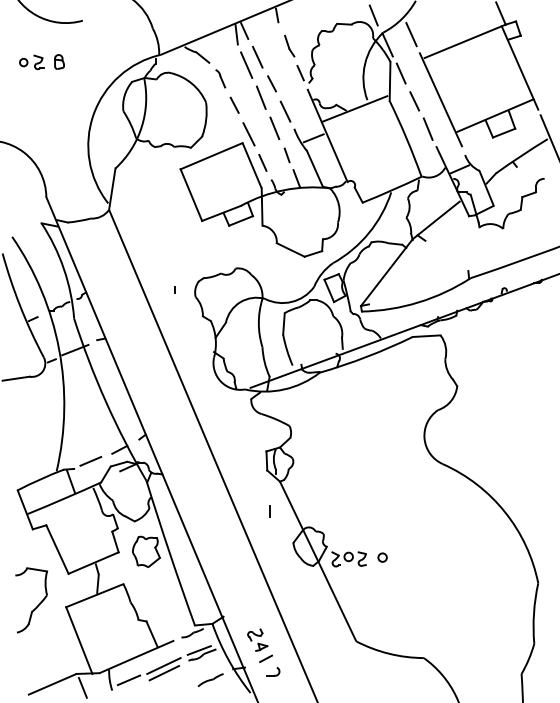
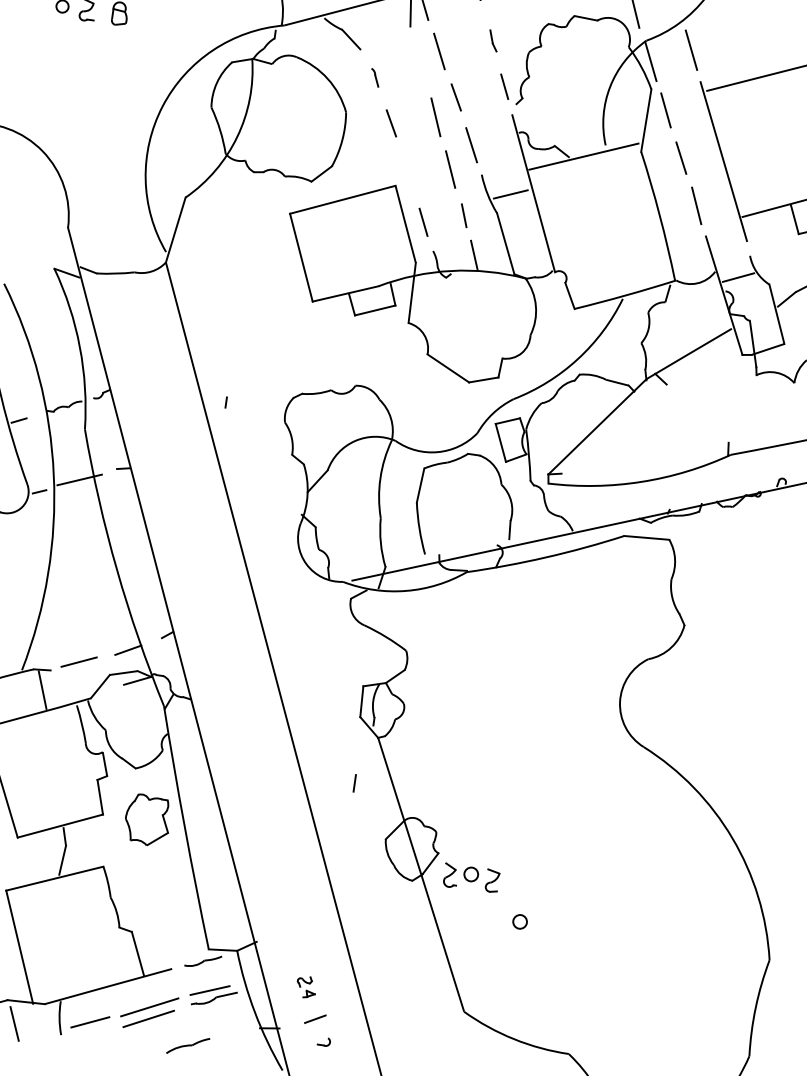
part: (289, 45) -> (493, 39), size x0.6
line: (246, 64) -> (419, 60), removed
part: (220, 78) -> (374, 77), size x0.6
line: (248, 134) -> (406, 173), removed
line: (174, 289) -> (225, 401), moved
circle: (382, 557) -> (519, 921), moved
part: (257, 639) -> (305, 986), size x0.6
part: (273, 671) -> (324, 1041), size x0.6
part: (210, 680) -> (187, 1046), moved

